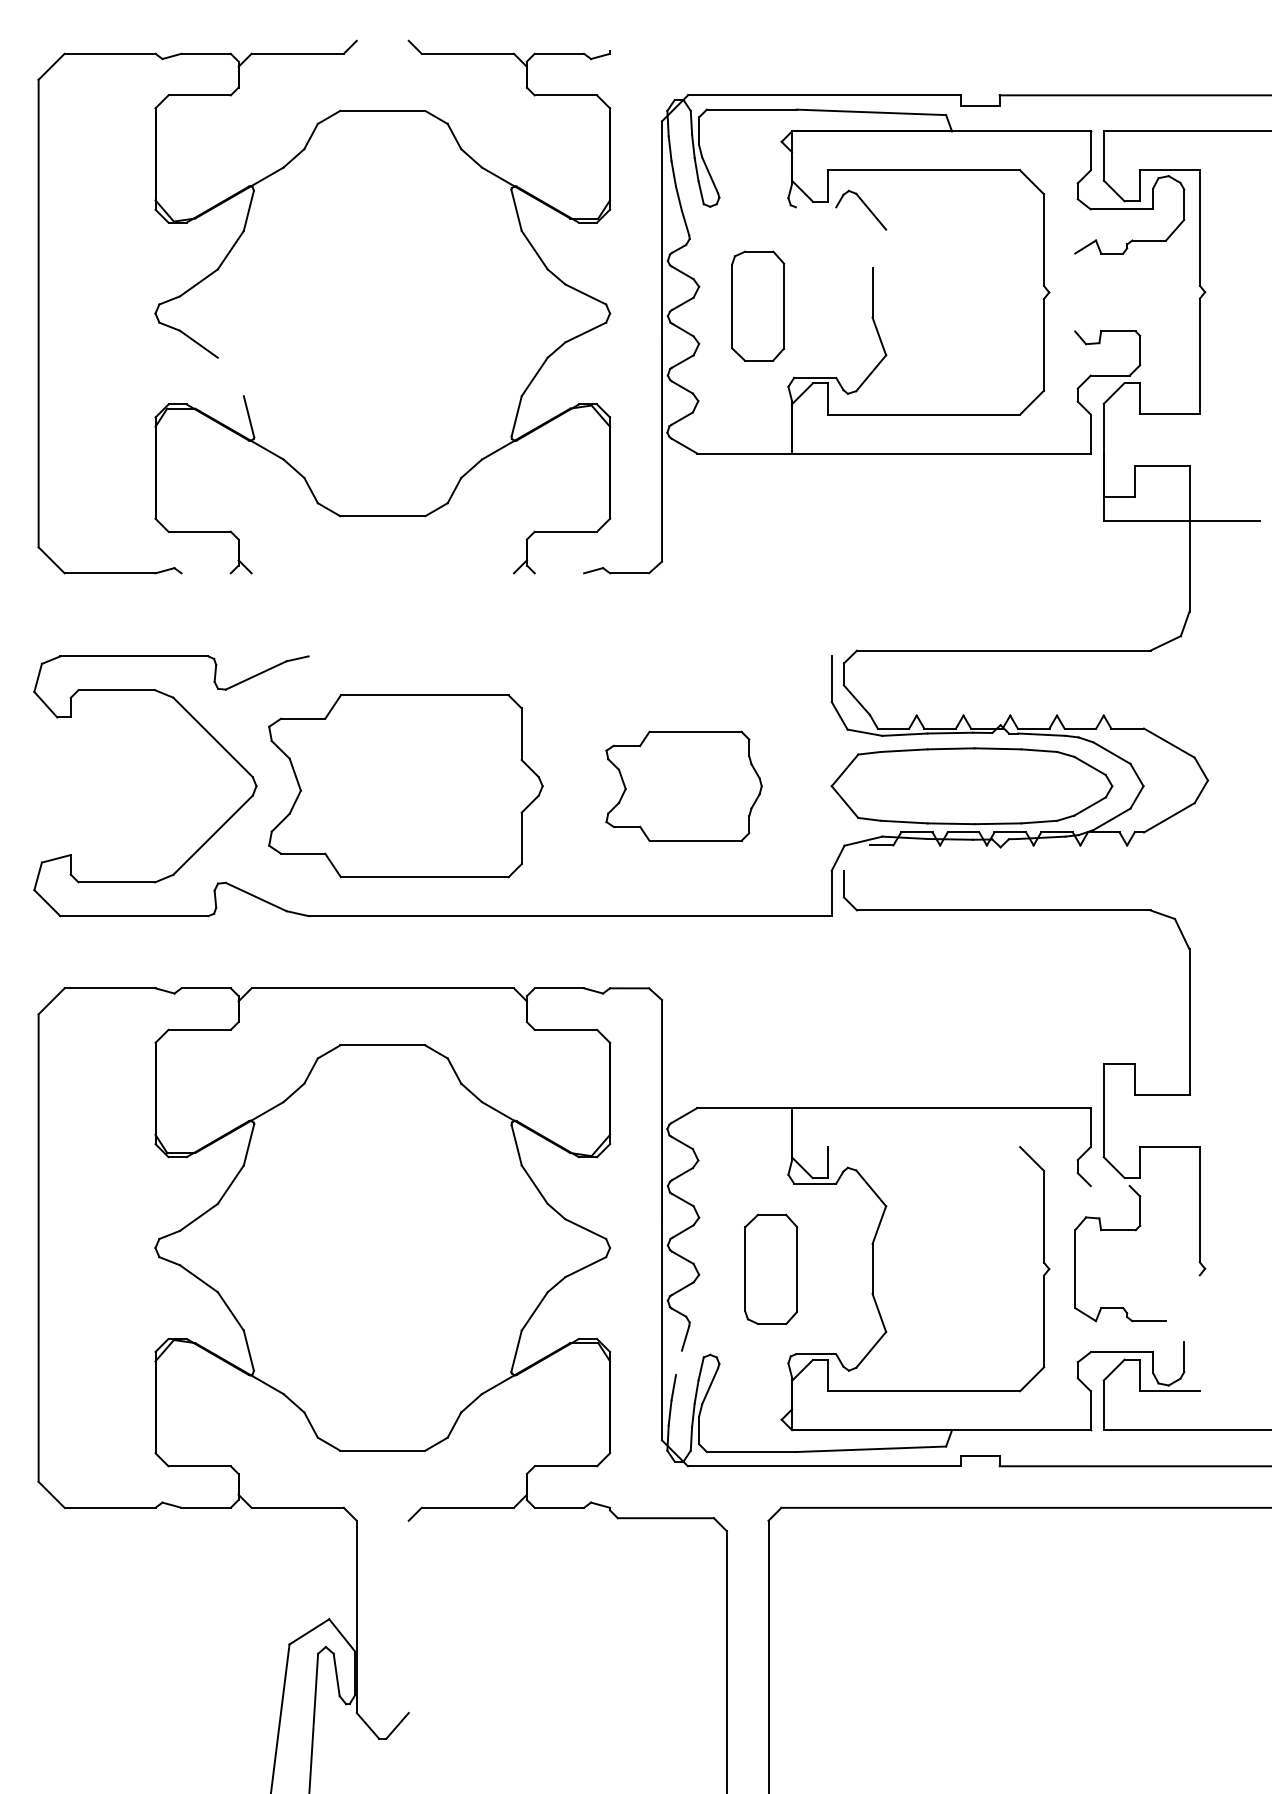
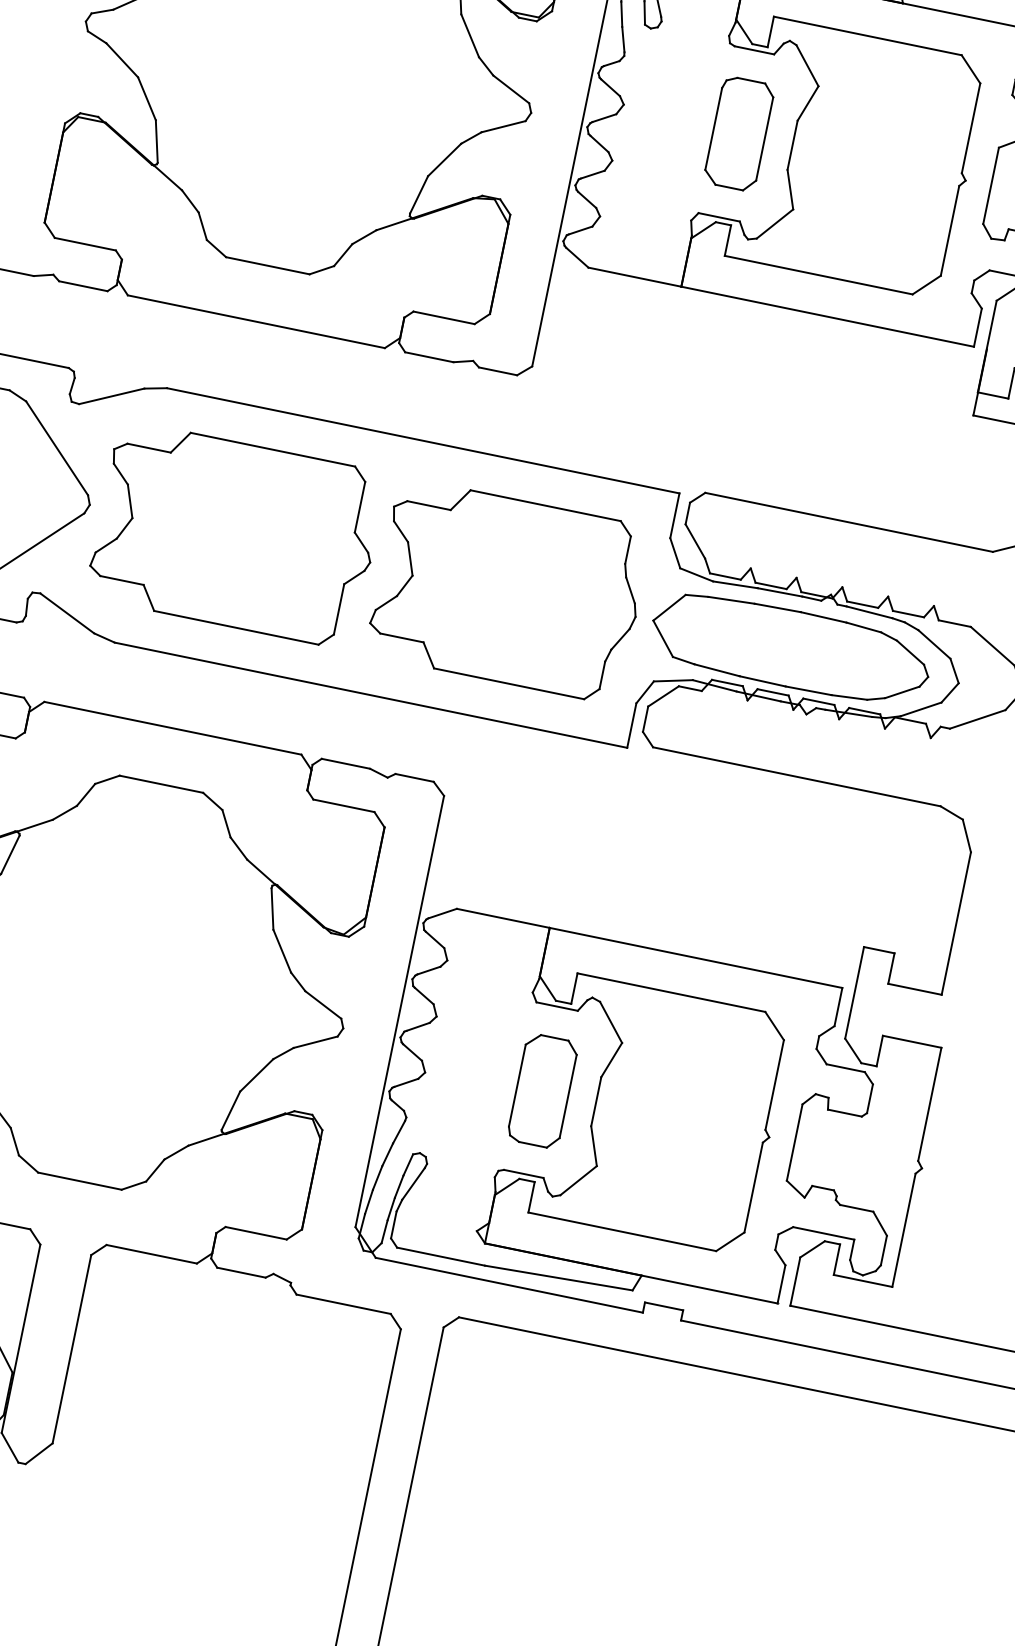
line: (815, 207) -> (753, 50), added
line: (879, 248) -> (808, 103), added
line: (1075, 292) -> (991, 185), added
part: (758, 305) -> (739, 133), moved
line: (230, 376) -> (146, 98), added
line: (205, 573) -> (82, 286), added
line: (382, 573) -> (256, 321), added
line: (559, 573) -> (429, 357), added
line: (569, 656) -> (422, 440), added
part: (683, 786) -> (508, 591), size x1.67
line: (857, 858) -> (664, 696), added
line: (924, 1147) -> (671, 993), added
line: (1109, 1186) -> (844, 1068), added
part: (770, 1268) -> (542, 1090), moved
line: (1175, 1331) -> (880, 1223), added
line: (1199, 1332) -> (903, 1229), added
line: (678, 1362) -> (387, 1154), added
line: (408, 1616) -> (71, 1348), added

